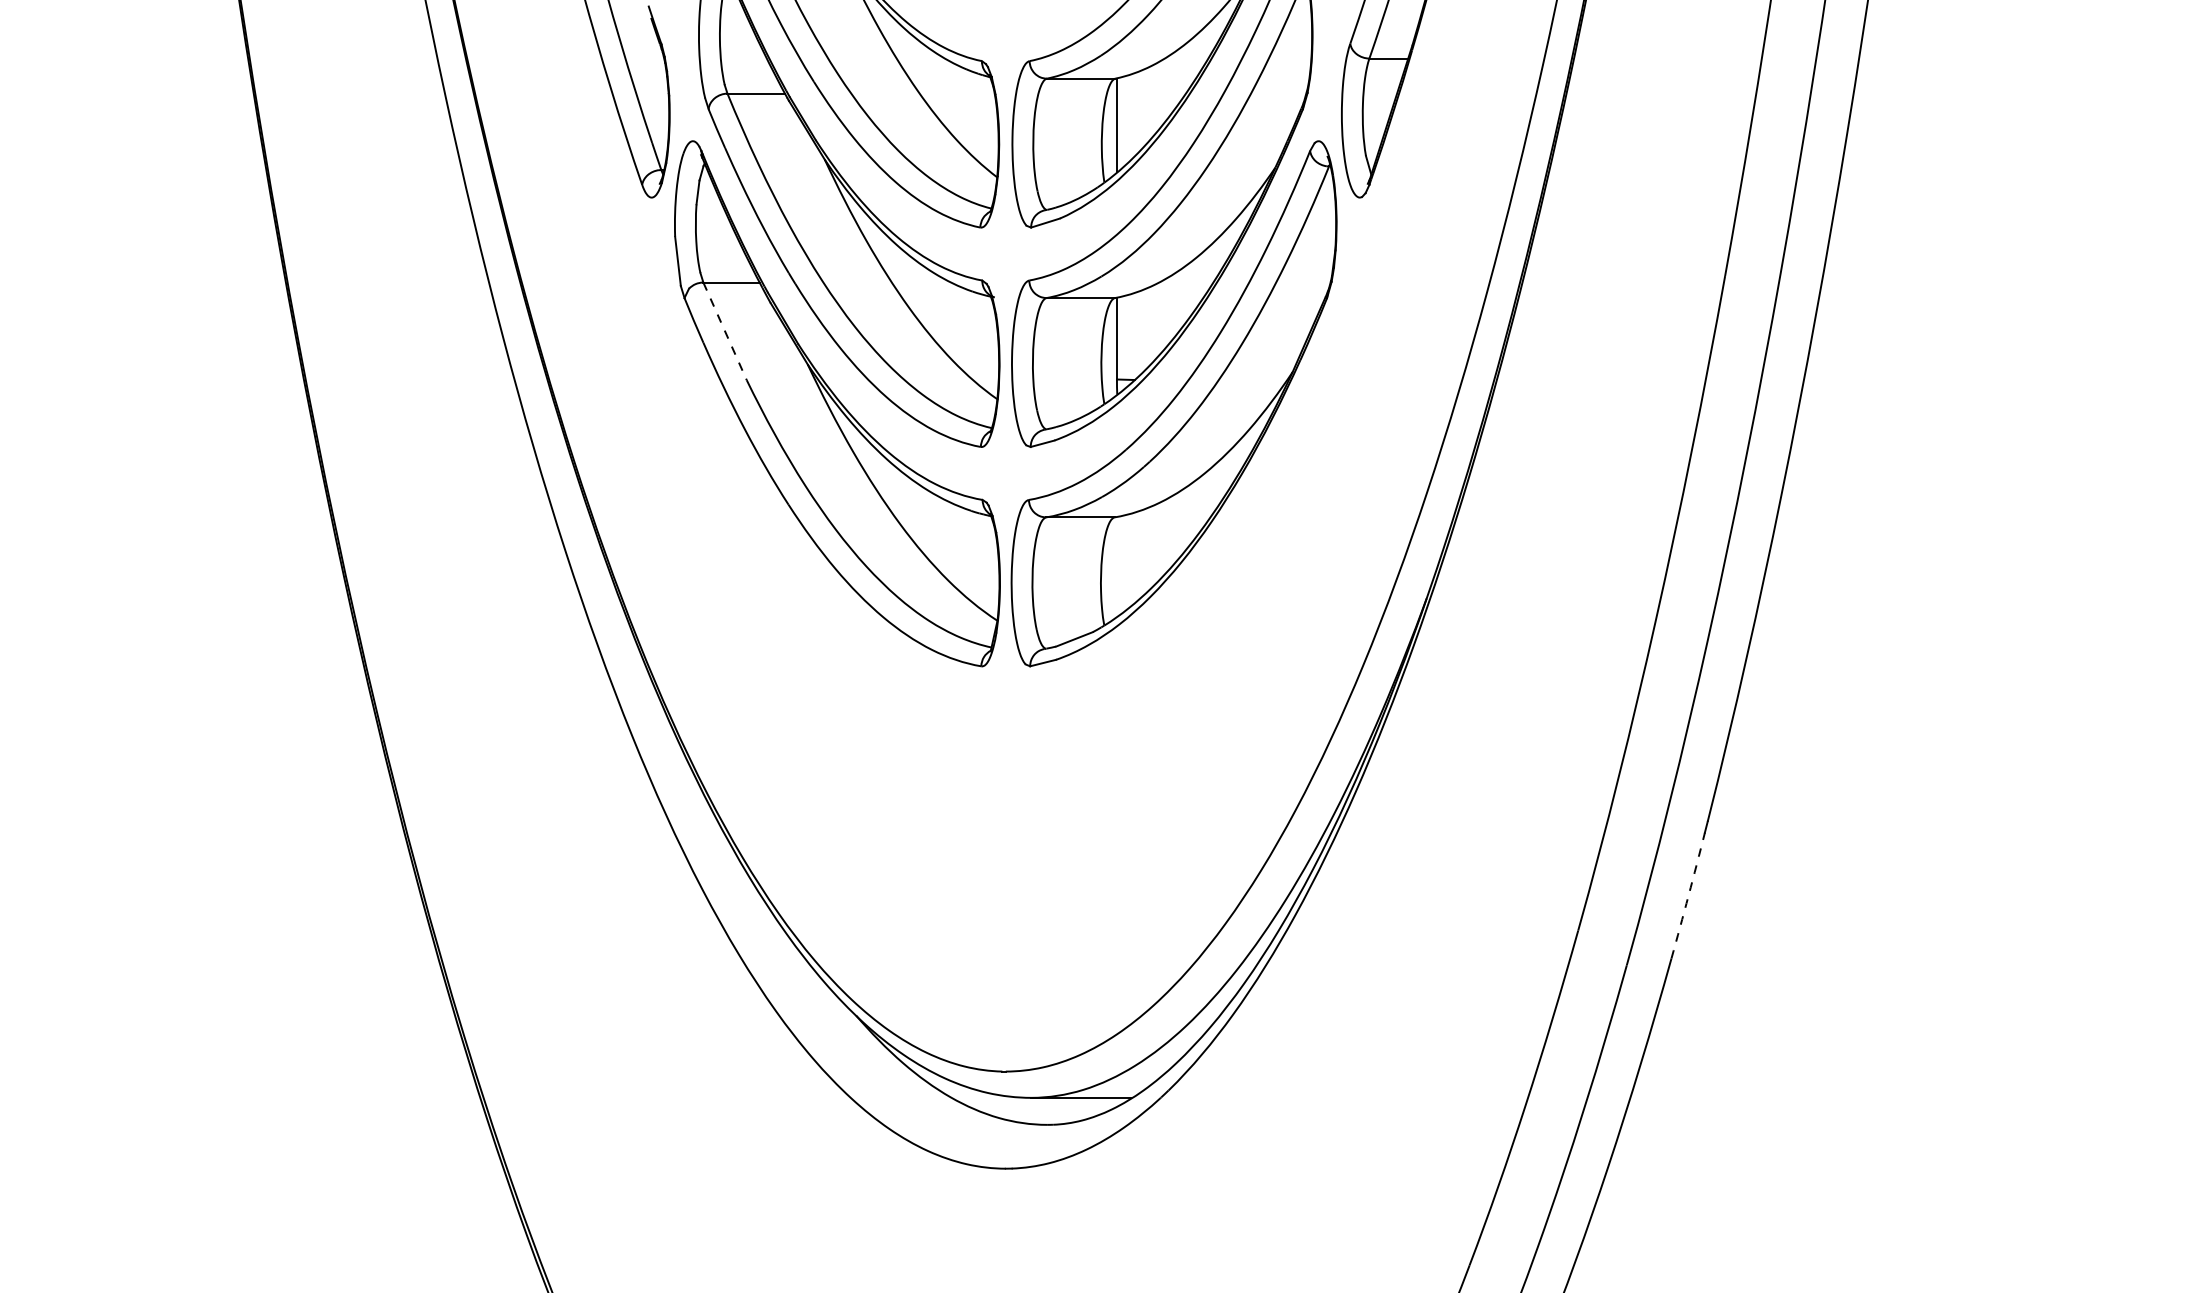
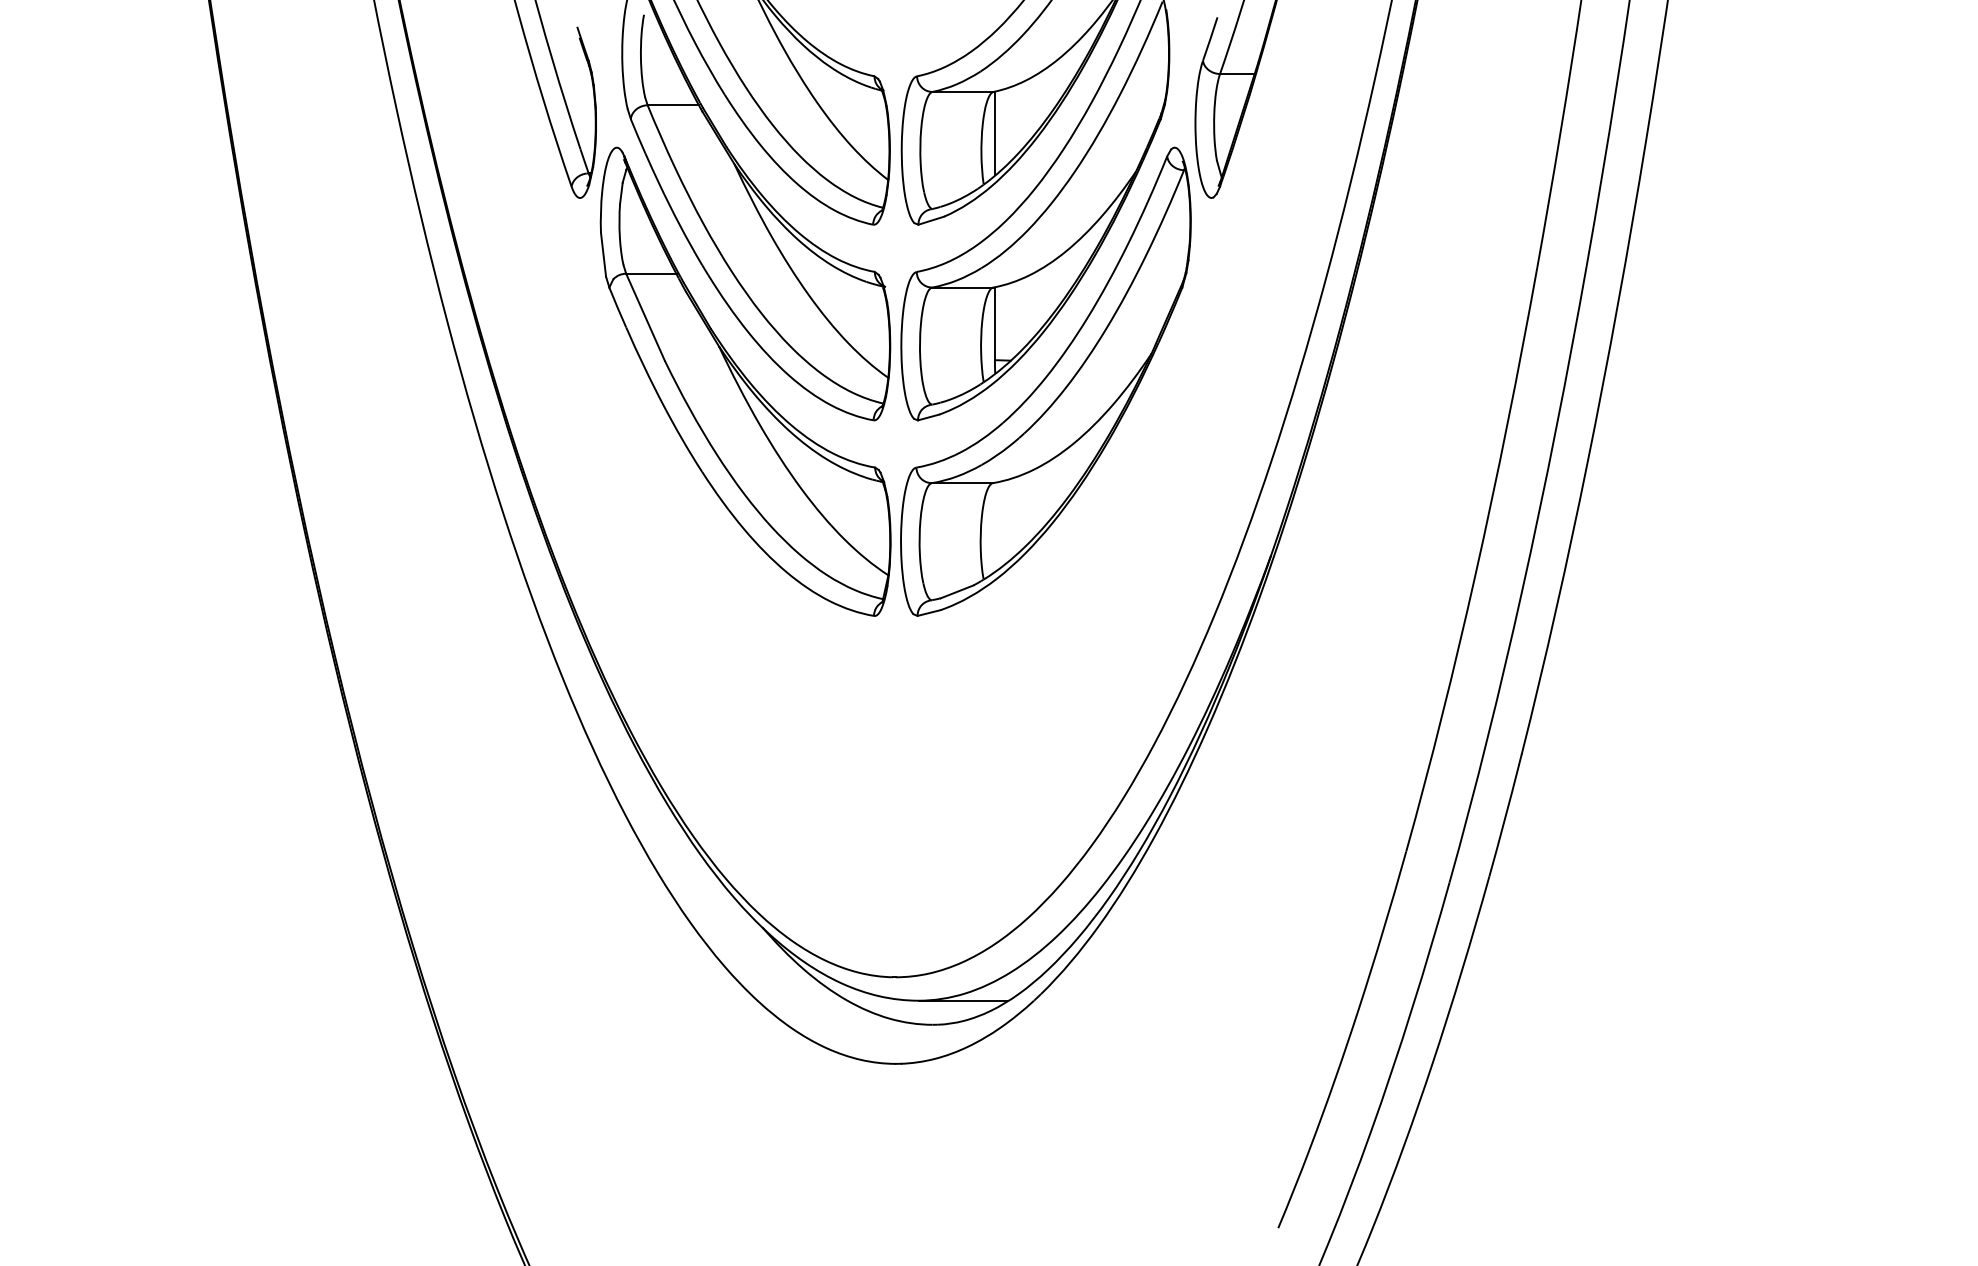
line: (725, 331) -> (645, 317), dashed -> solid
arc: (1688, 895) -> (1504, 820), dashed -> solid

